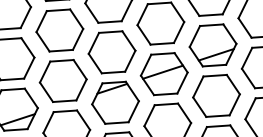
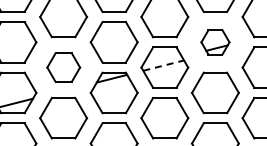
part: (213, 45) -> (215, 42), size x0.6
line: (163, 72) -> (164, 65), solid -> dashed
part: (63, 80) -> (63, 67), size x0.7

